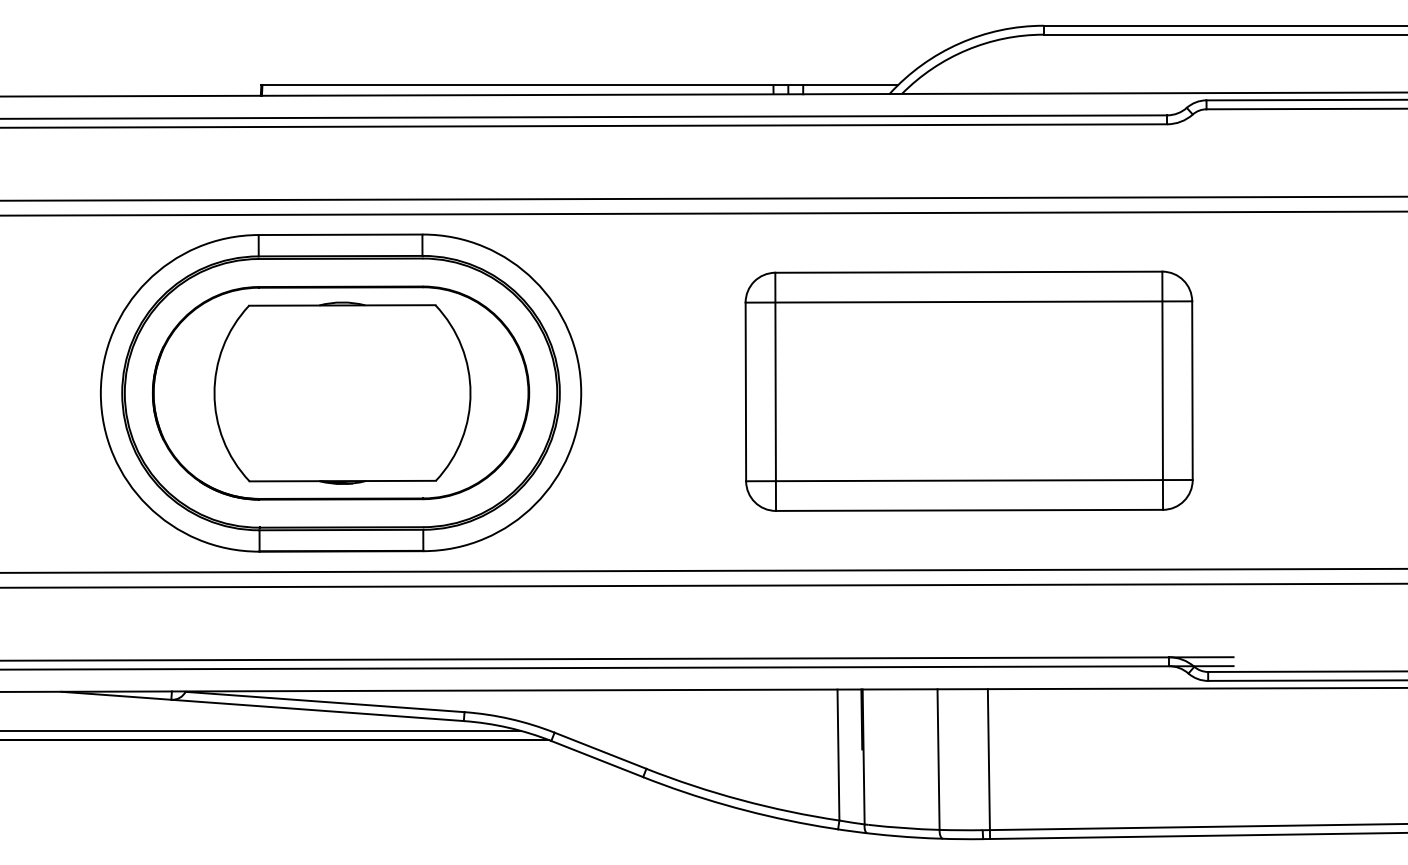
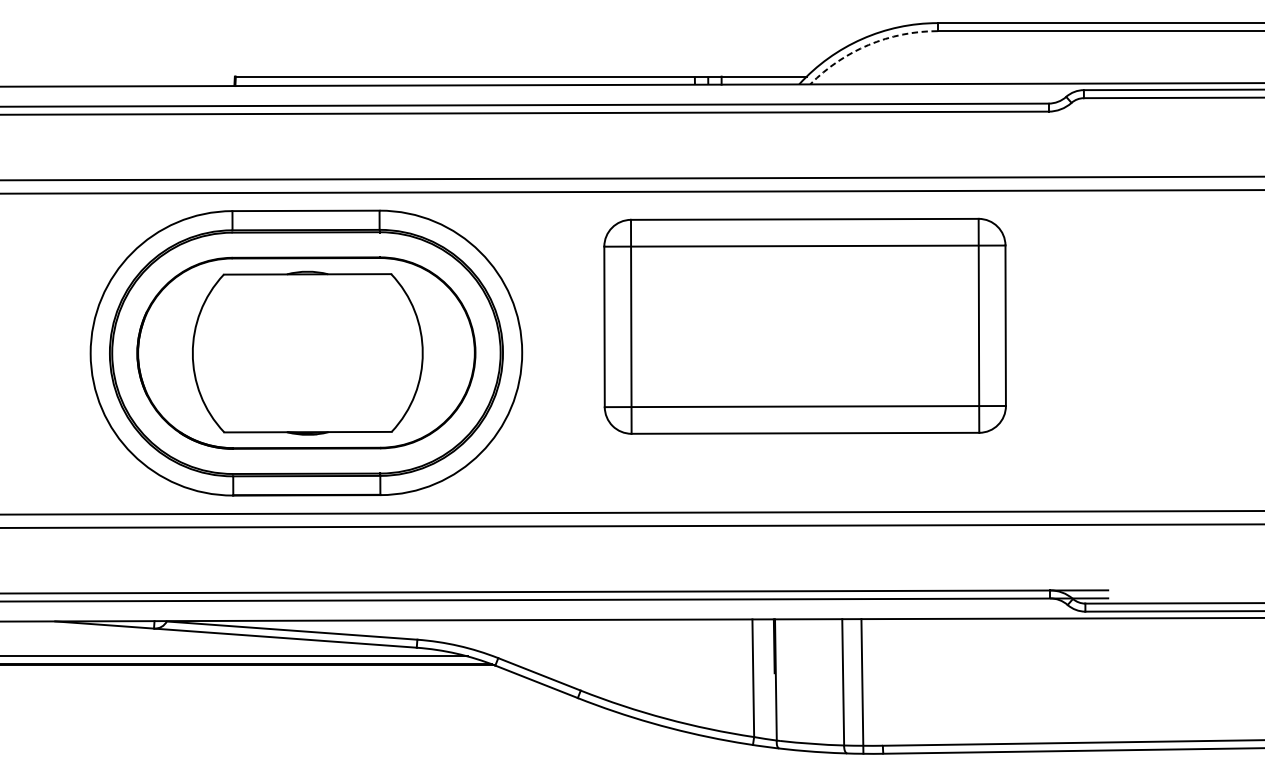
arc: (966, 50) -> (868, 45), solid -> dashed
part: (968, 390) -> (804, 325), moved
line: (988, 764) -> (862, 686), moved

